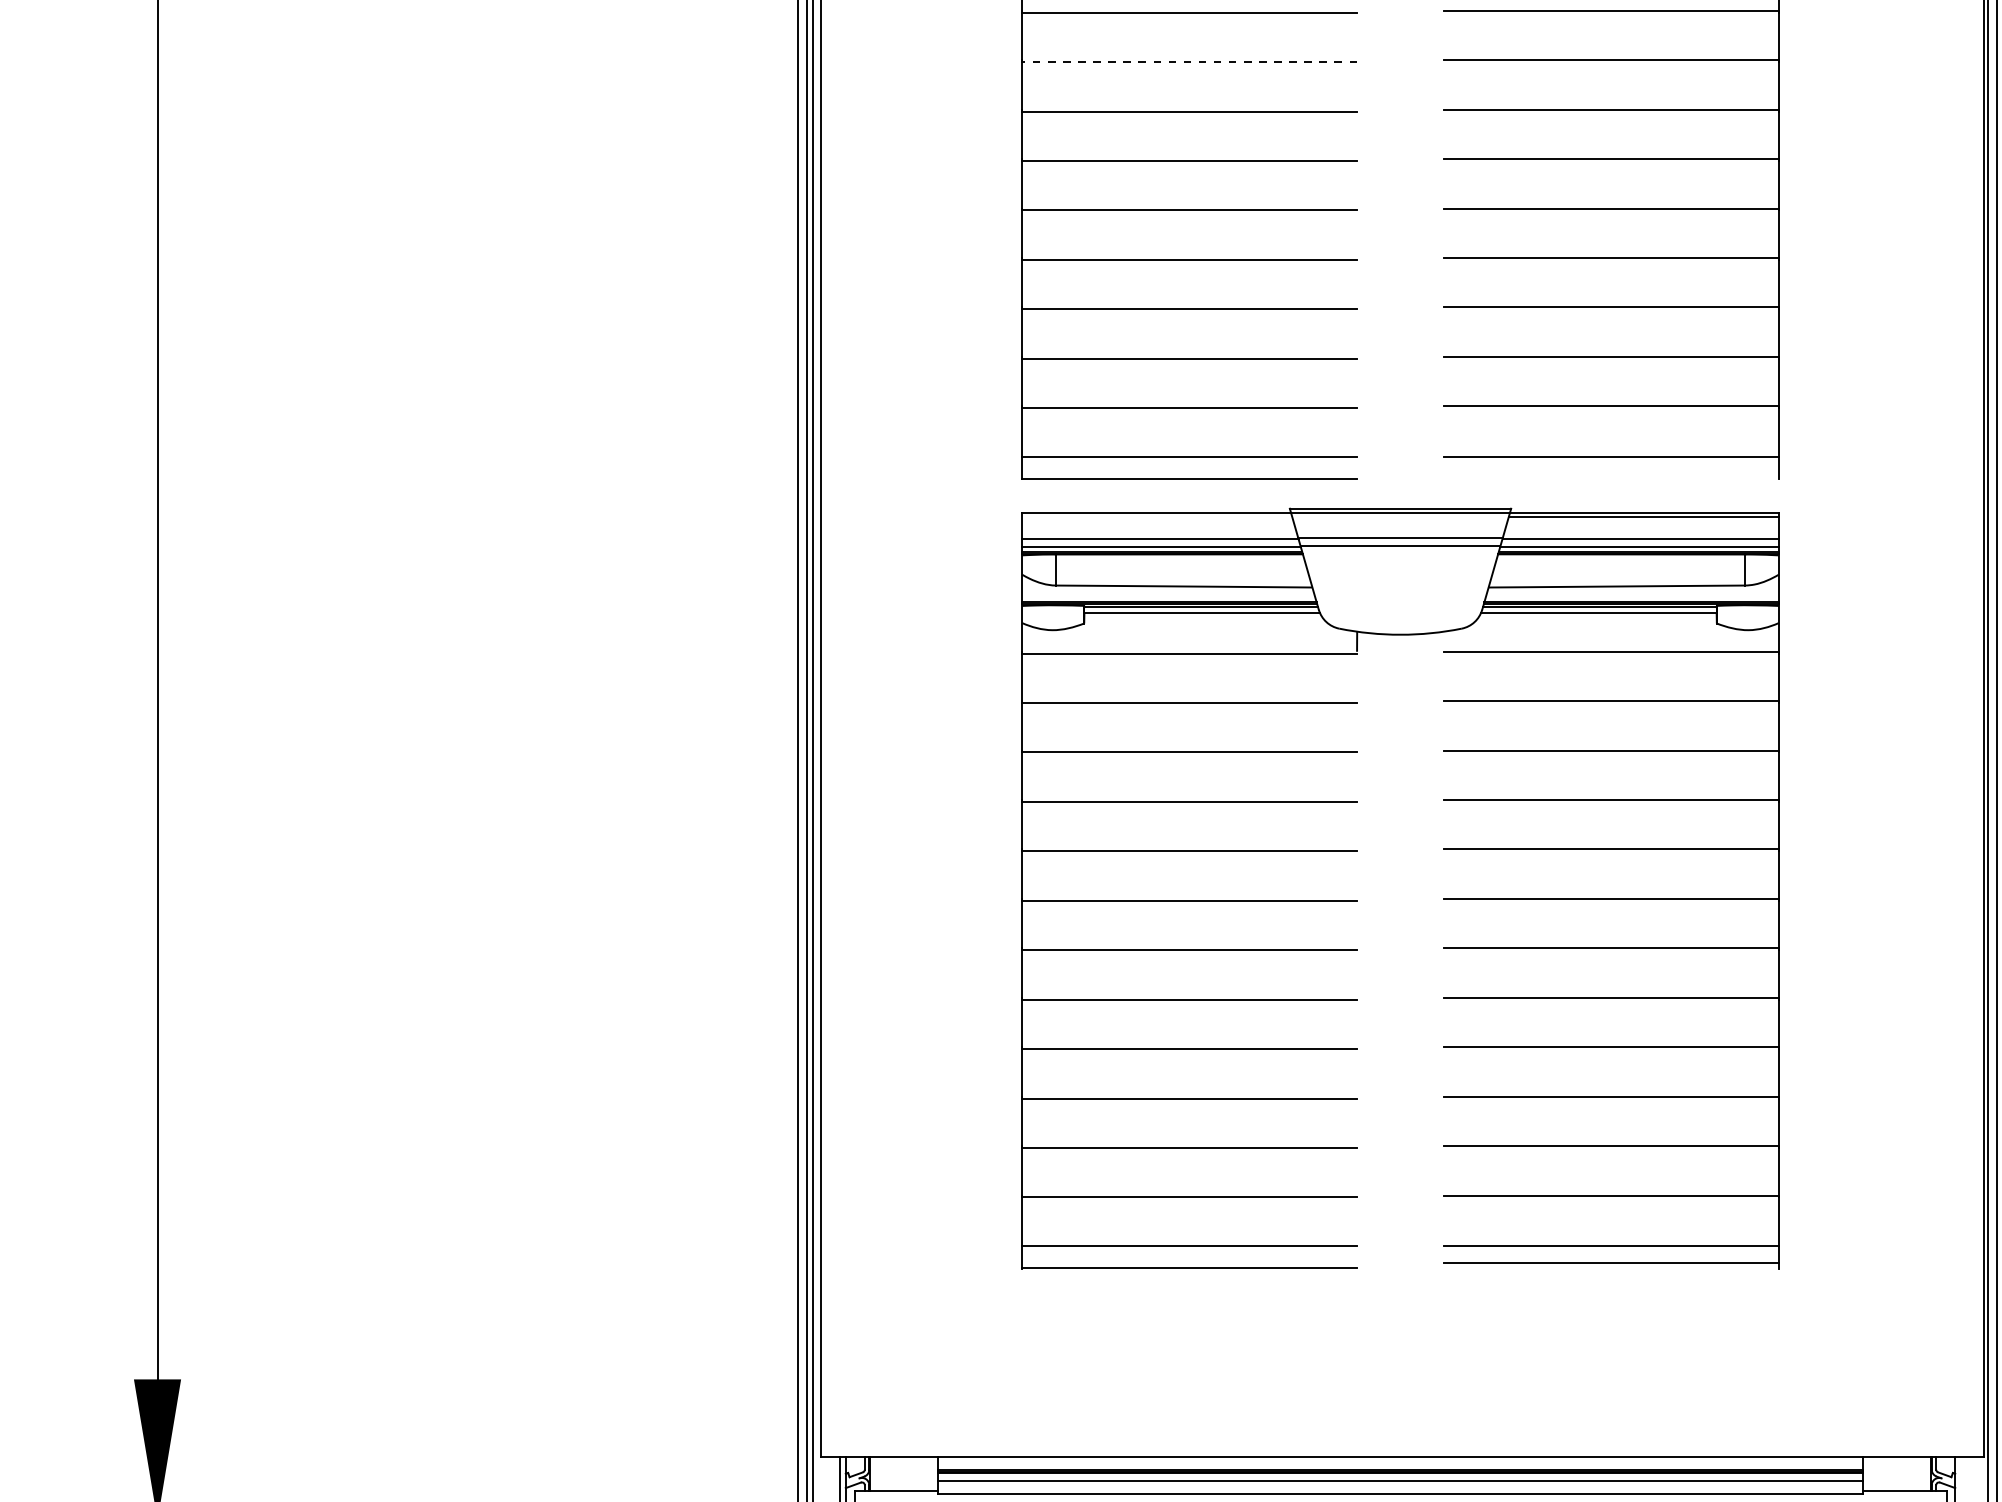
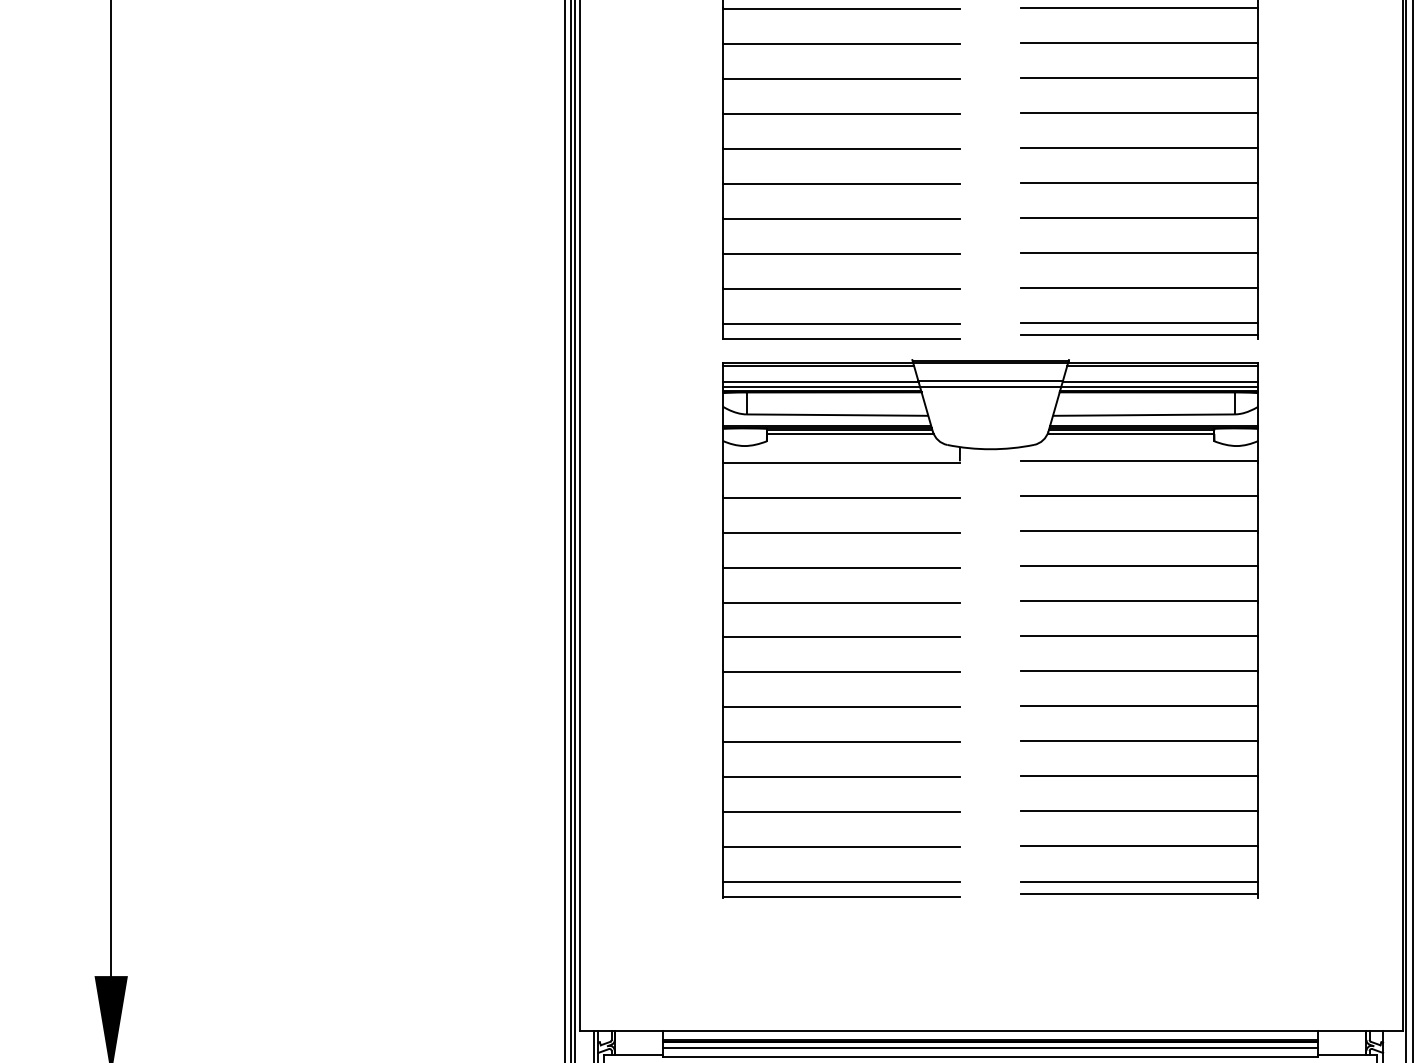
line: (1189, 62) -> (841, 44), dashed -> solid
line: (1611, 473) -> (1139, 335), added
line: (1157, 516) -> (818, 365), added

